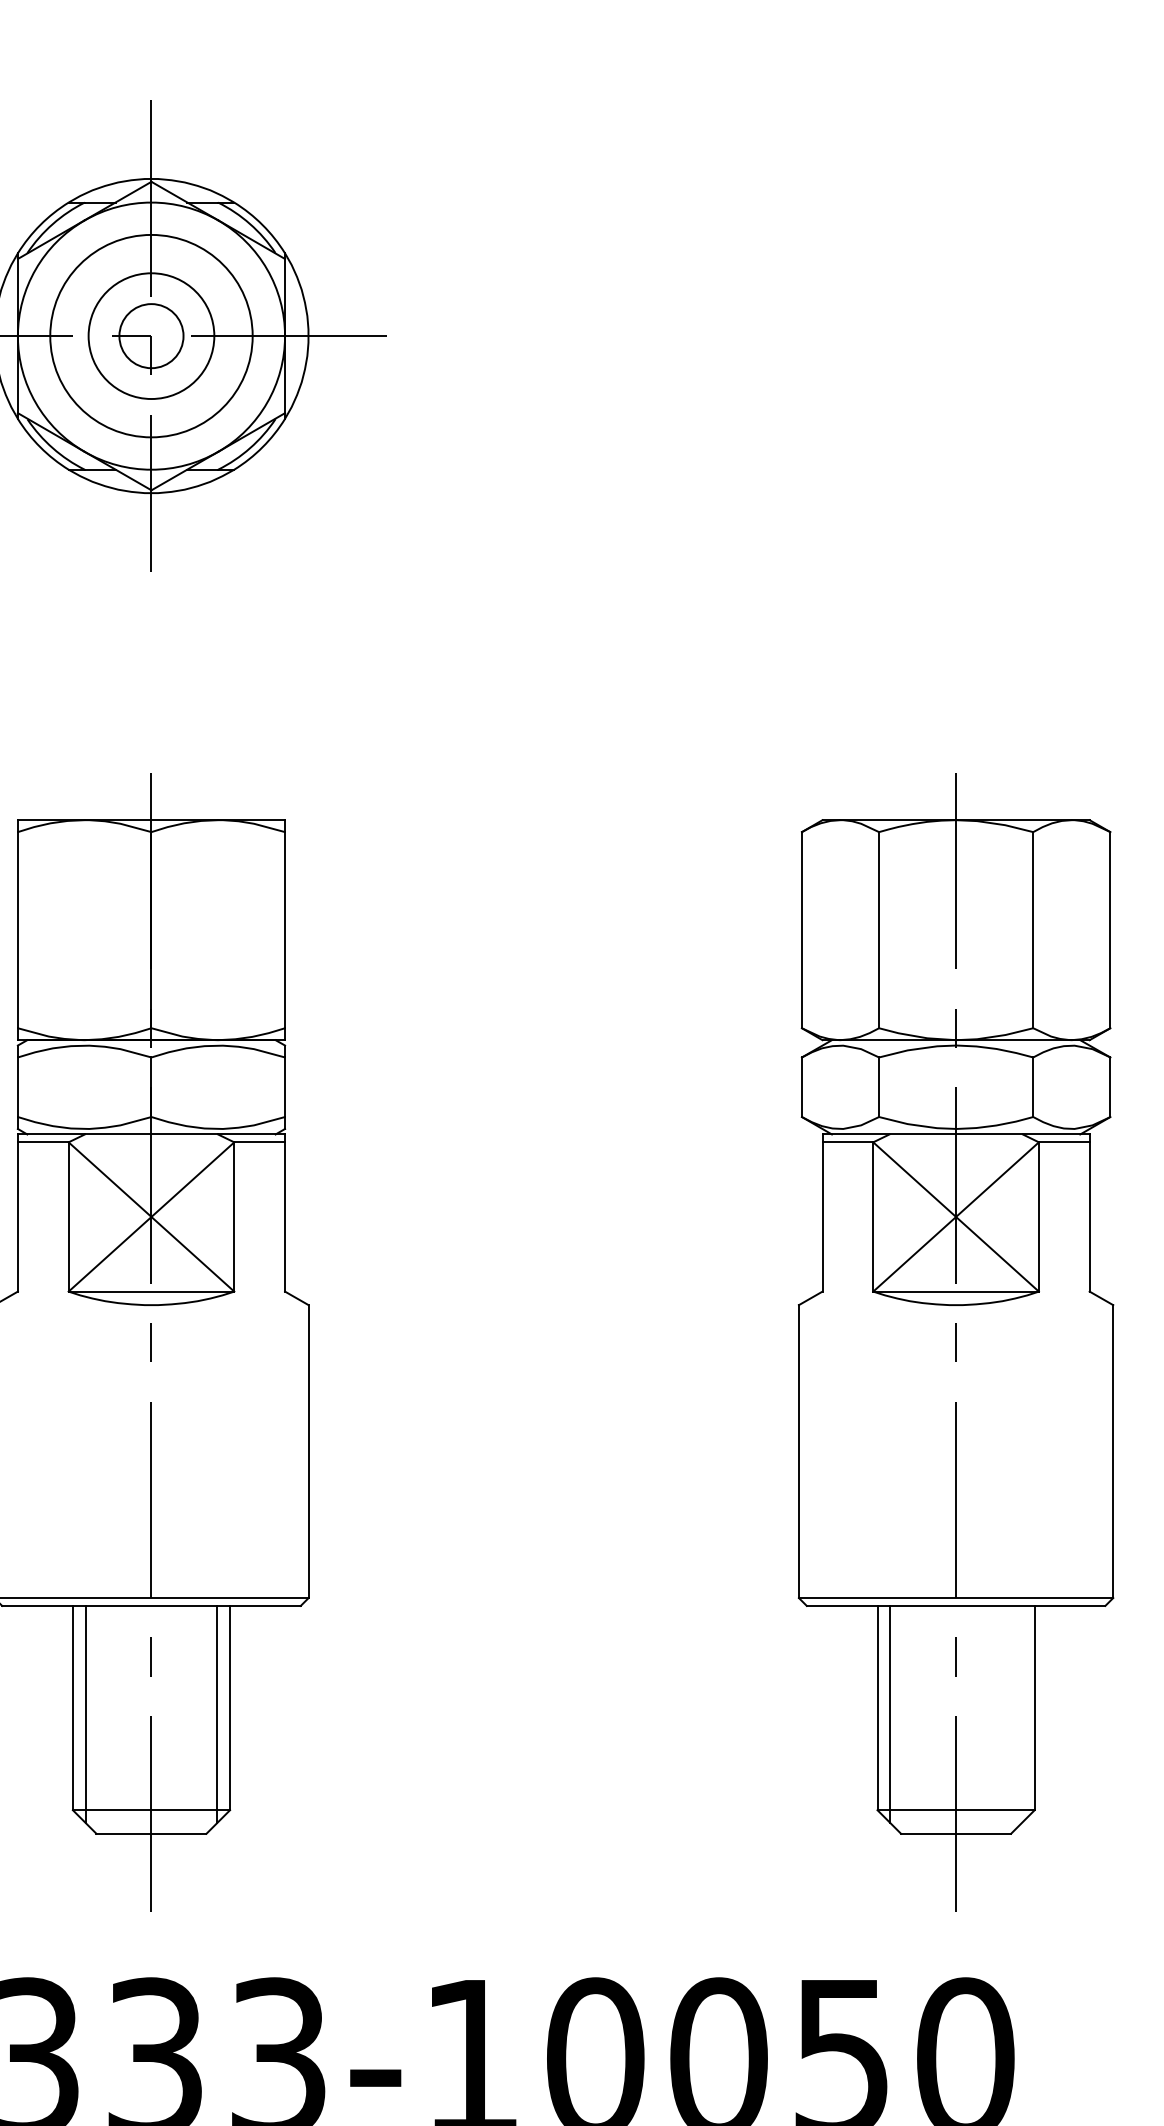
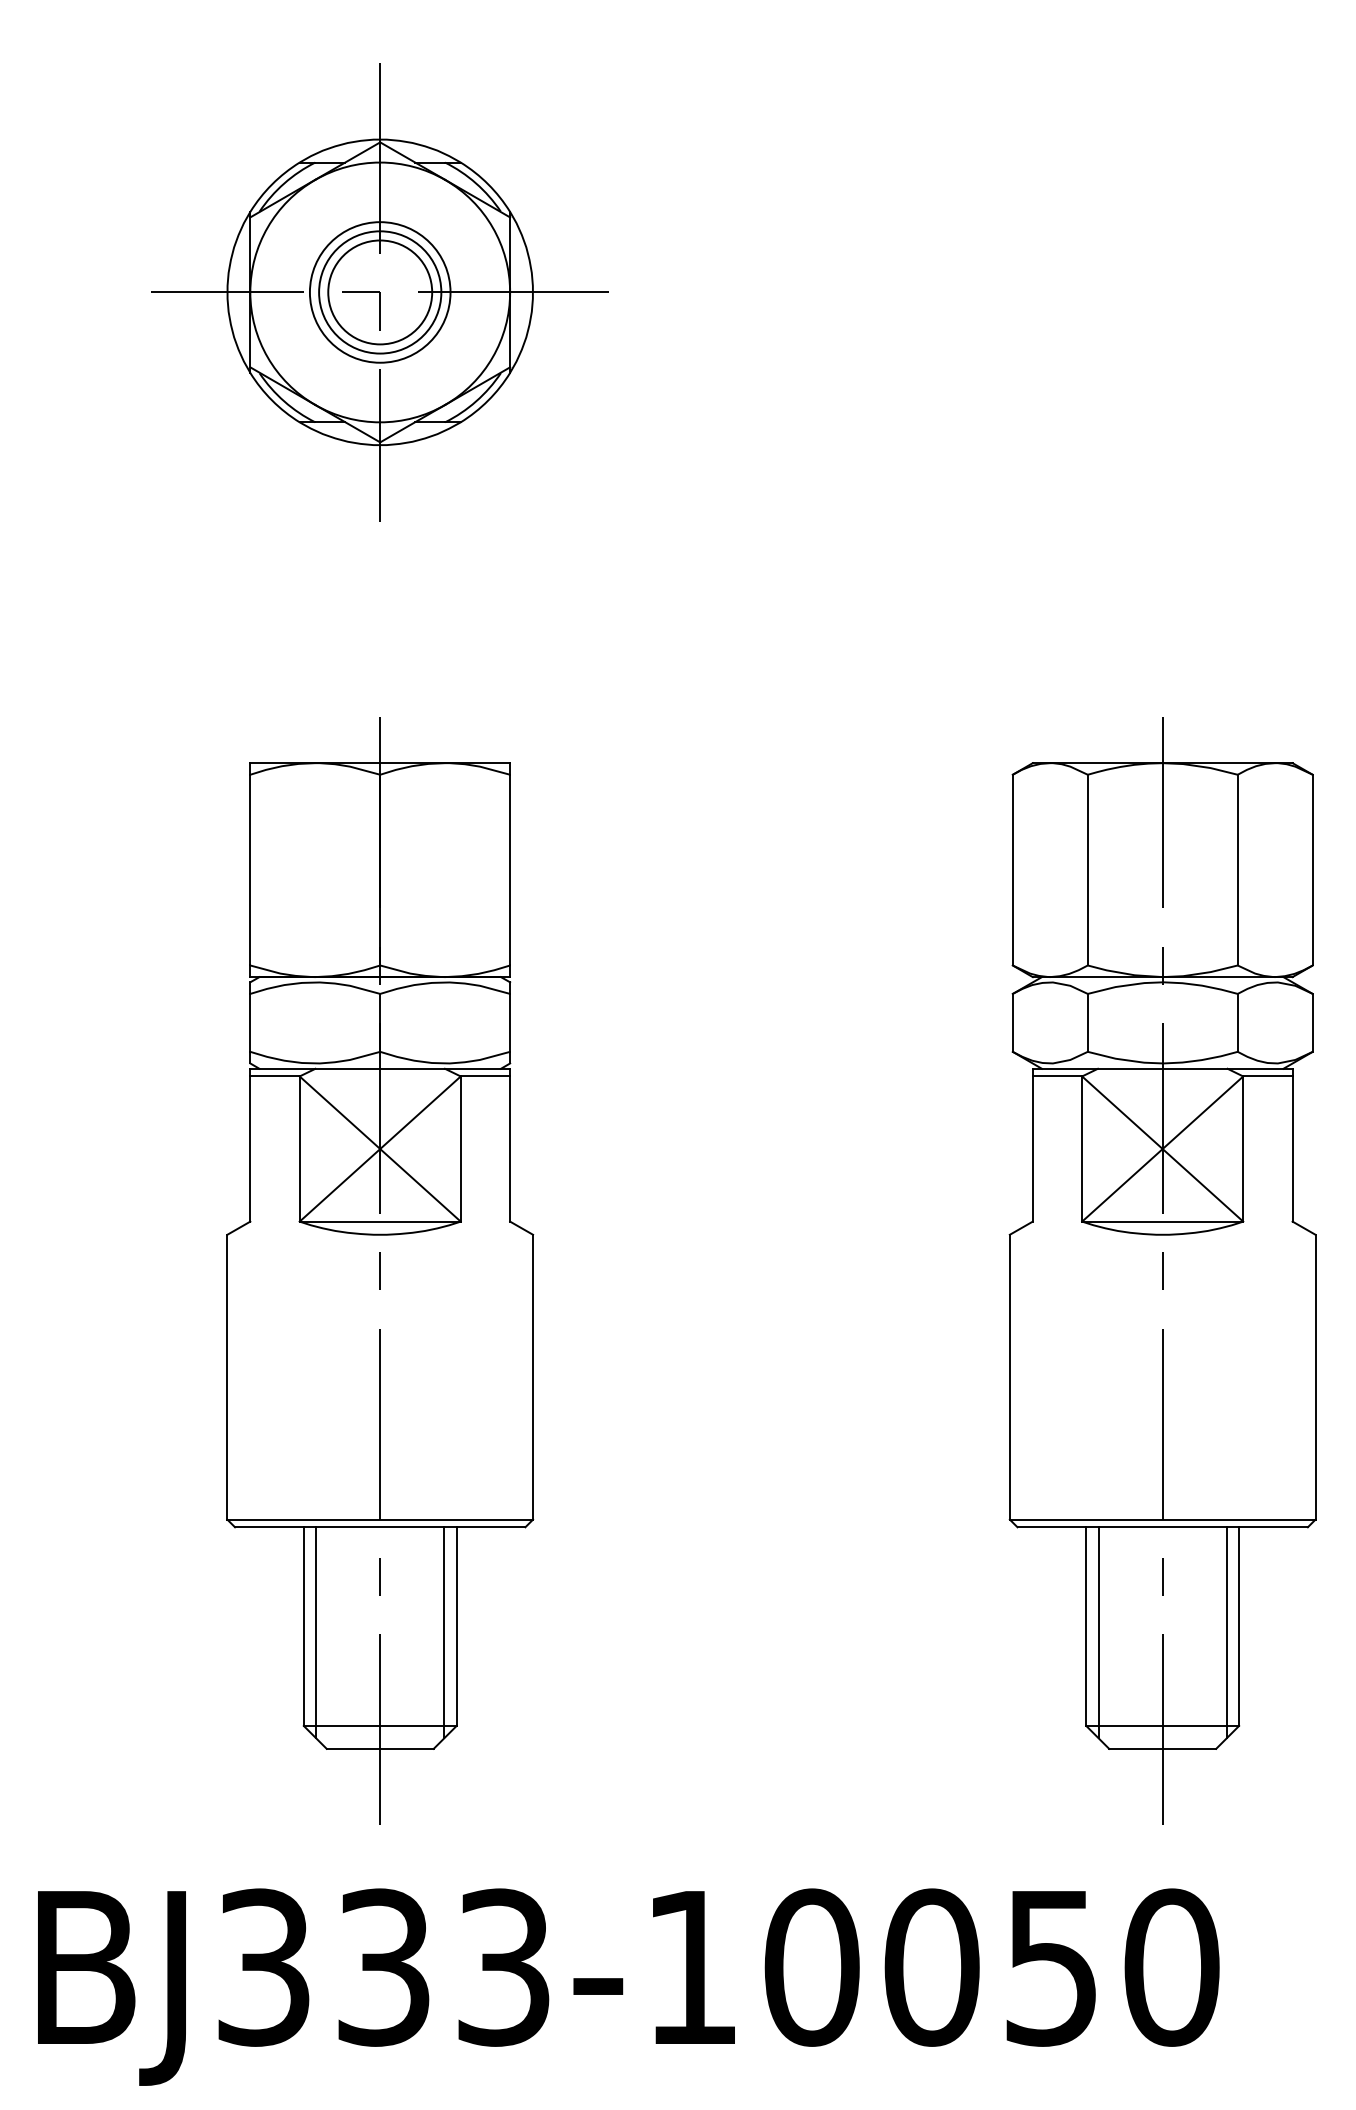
circle: (150, 336) -> (379, 292), size x0.71
circle: (151, 336) -> (380, 292), size x1.67
line: (1021, 1714) -> (1226, 1632), added

